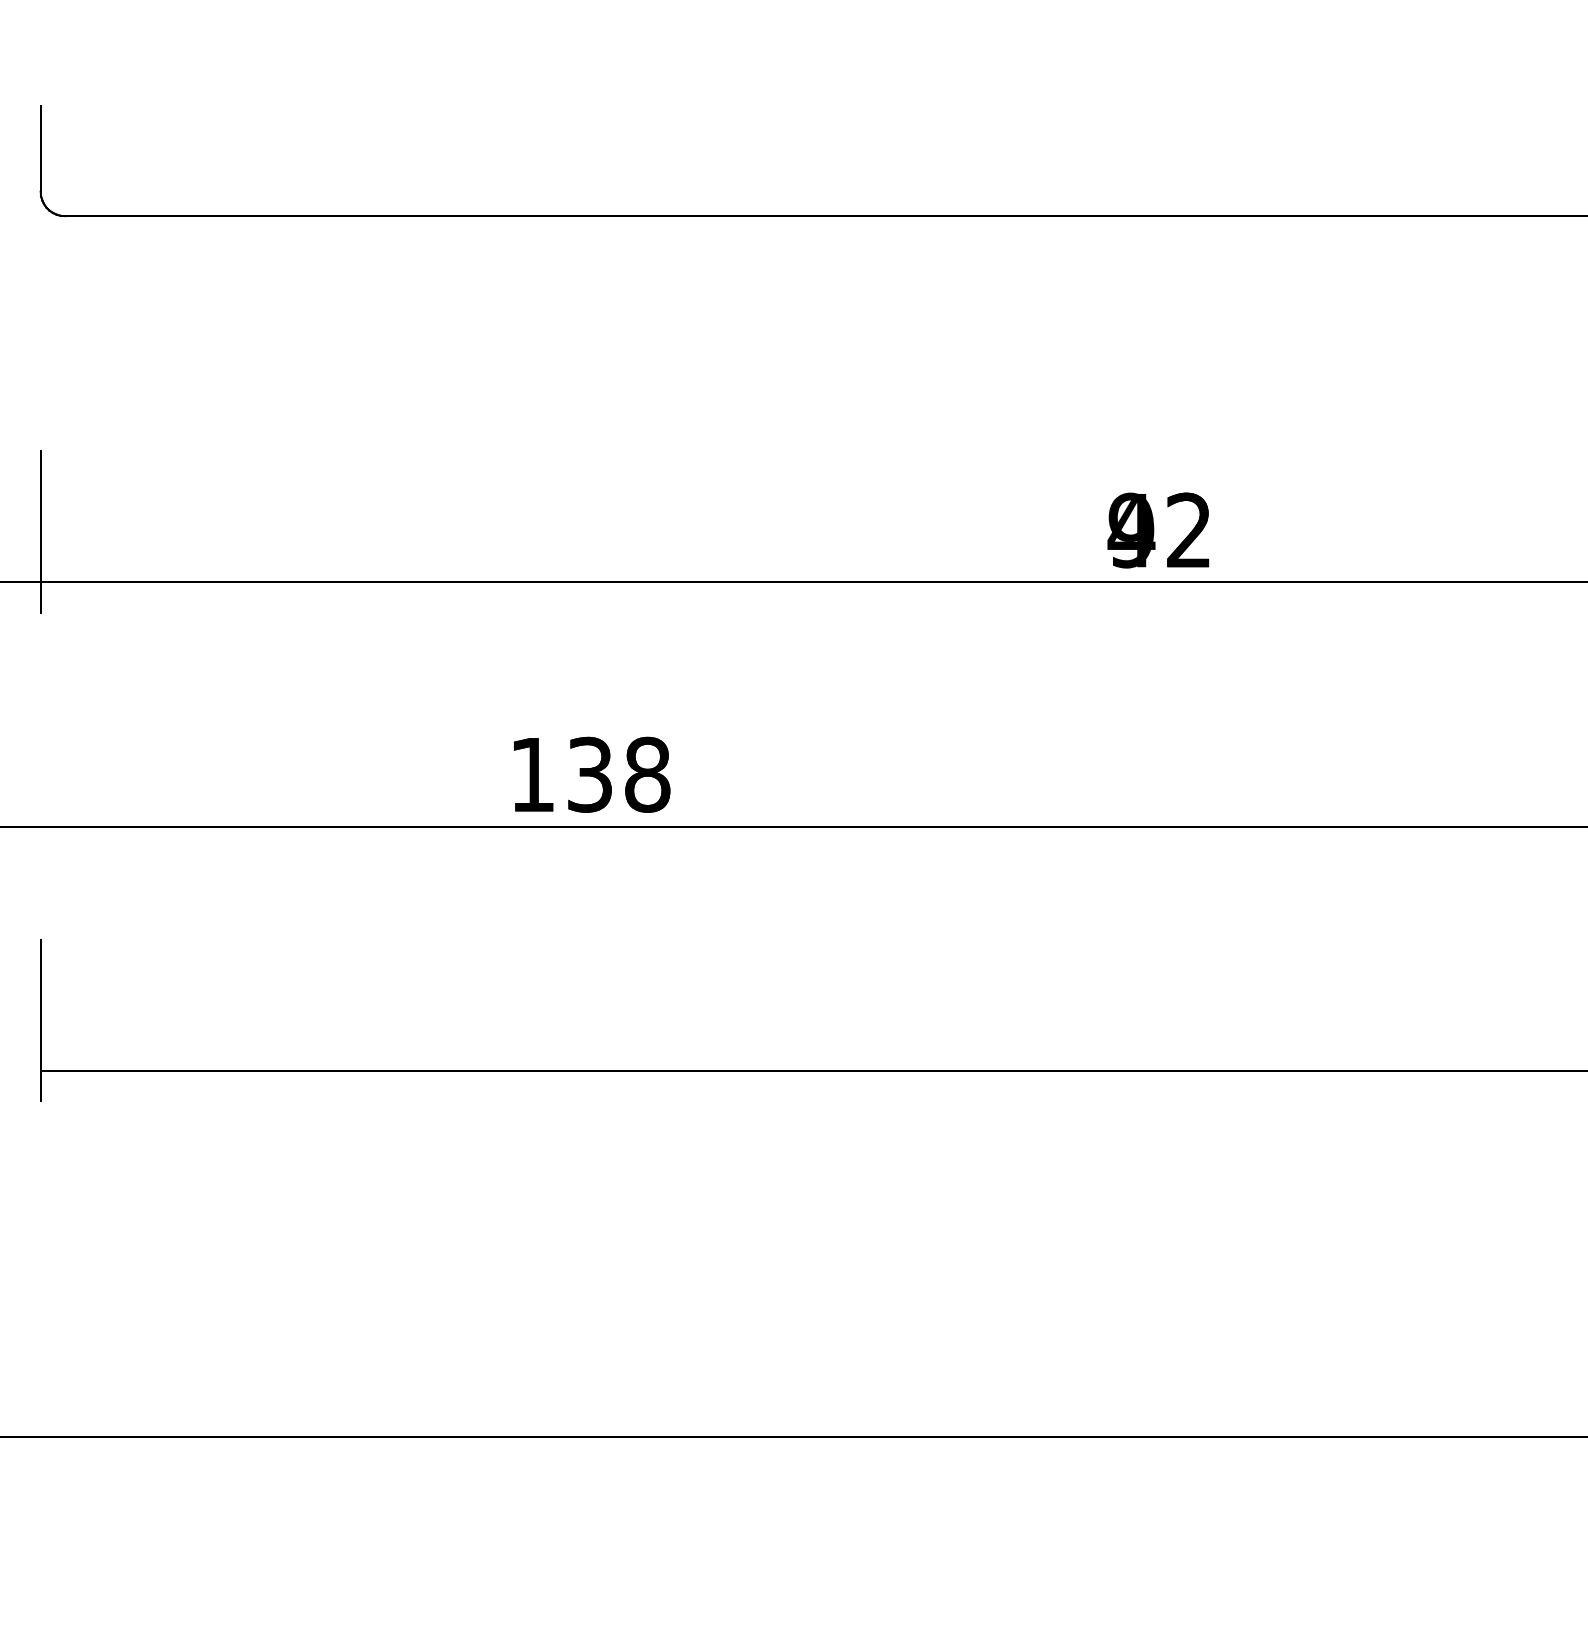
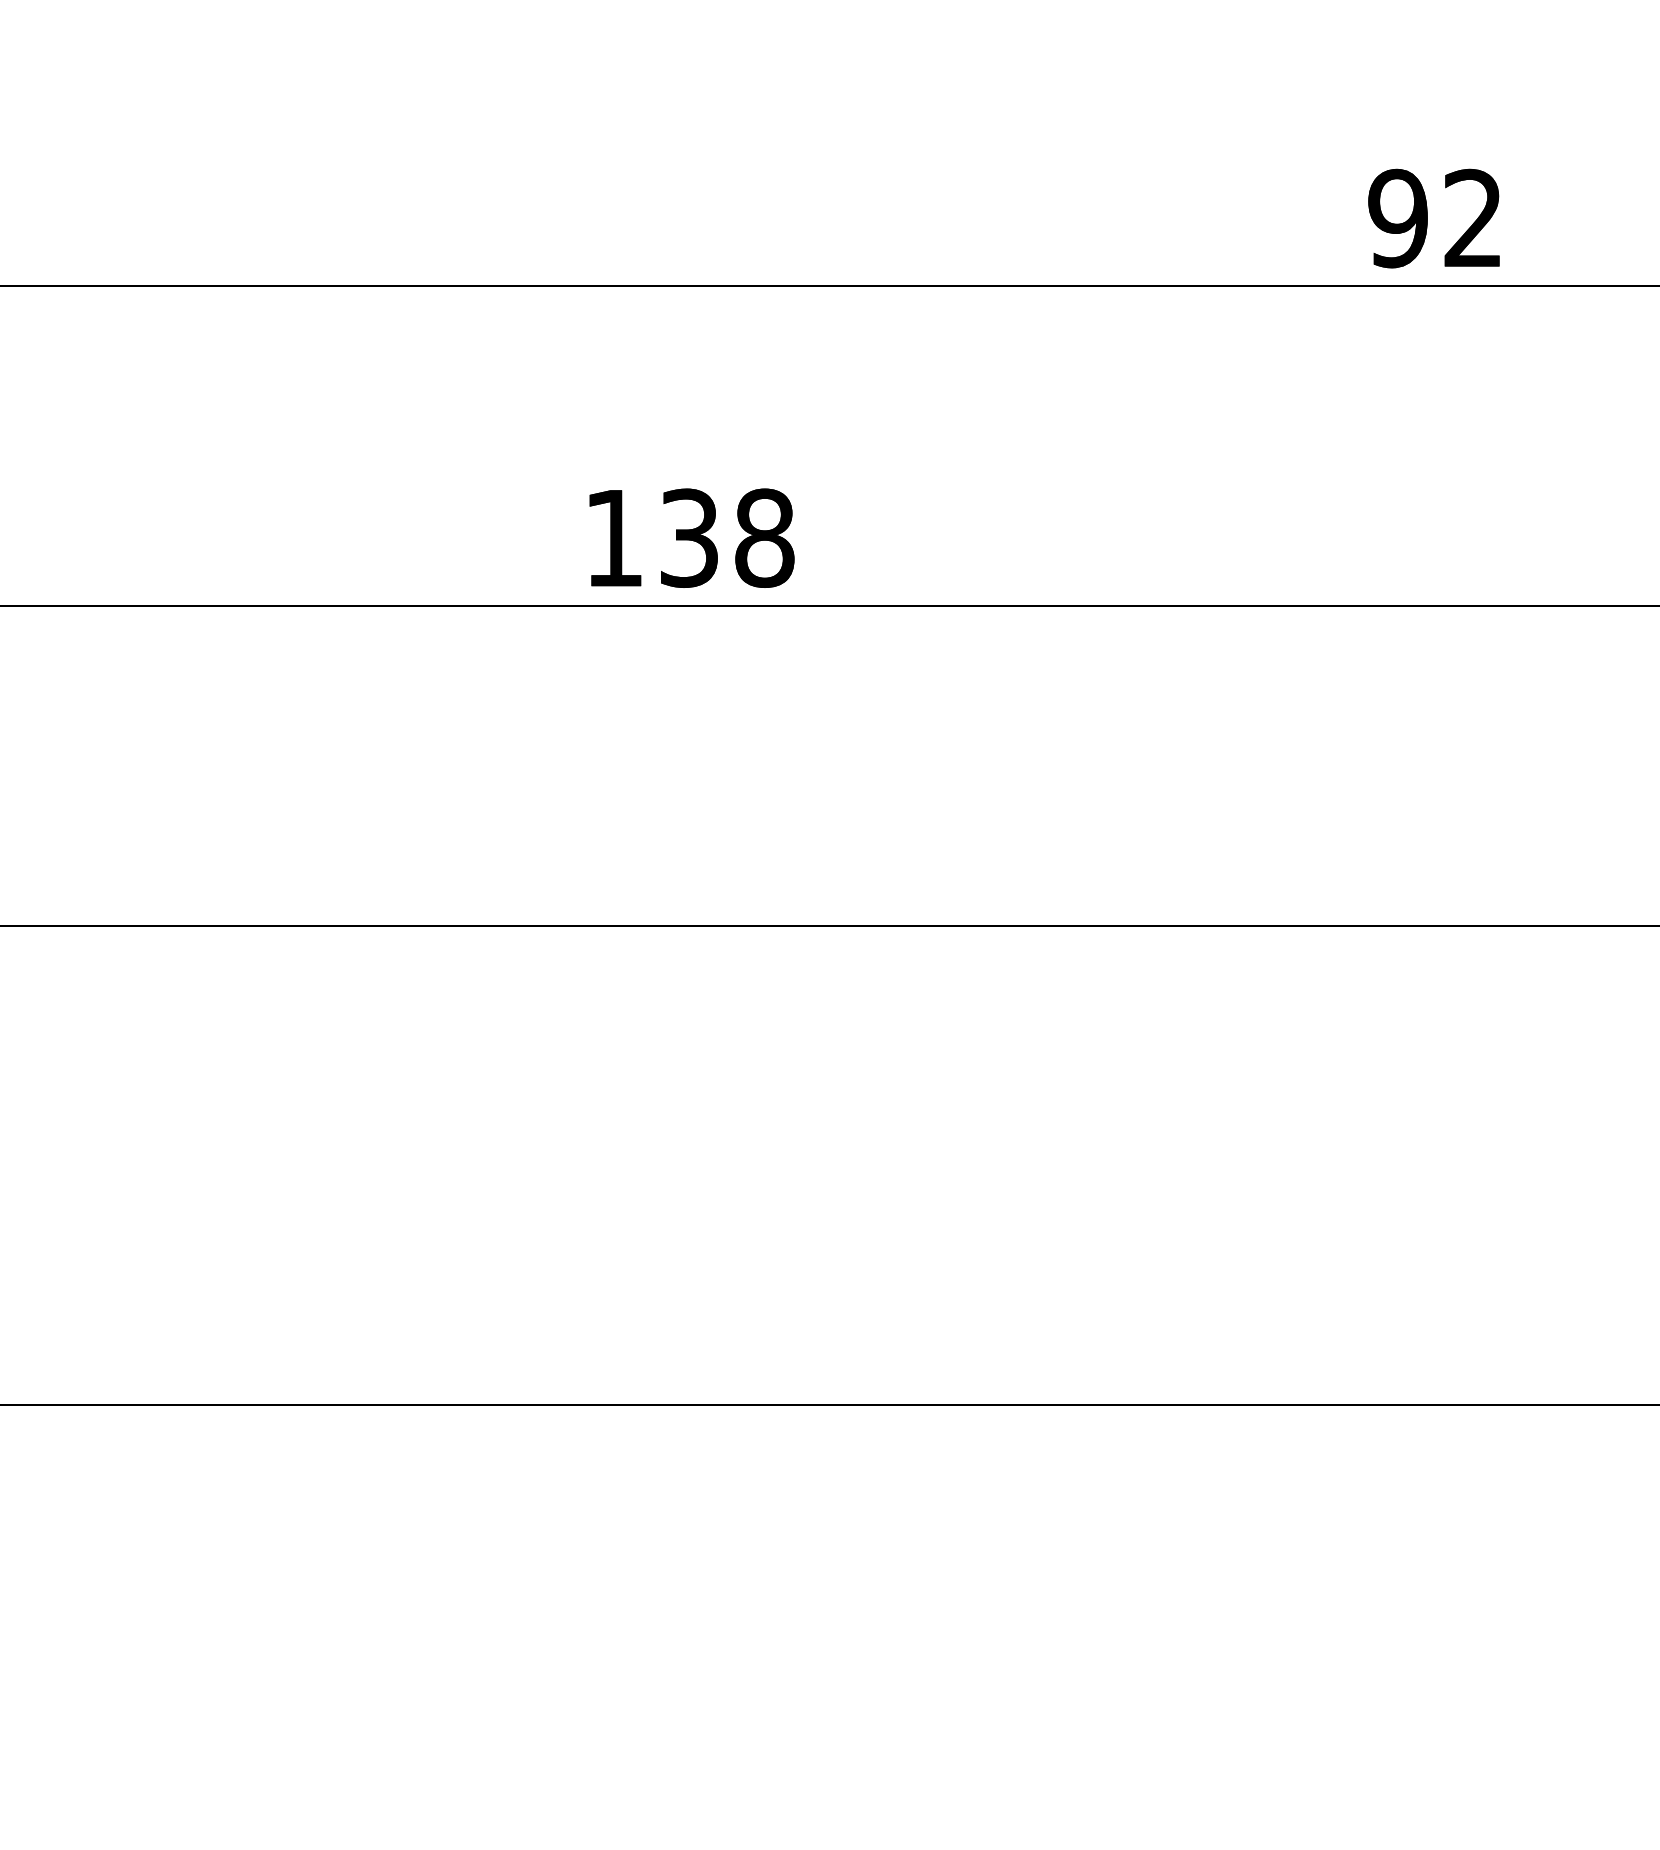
text: (1131, 530) -> (1398, 218), 42 -> 92

